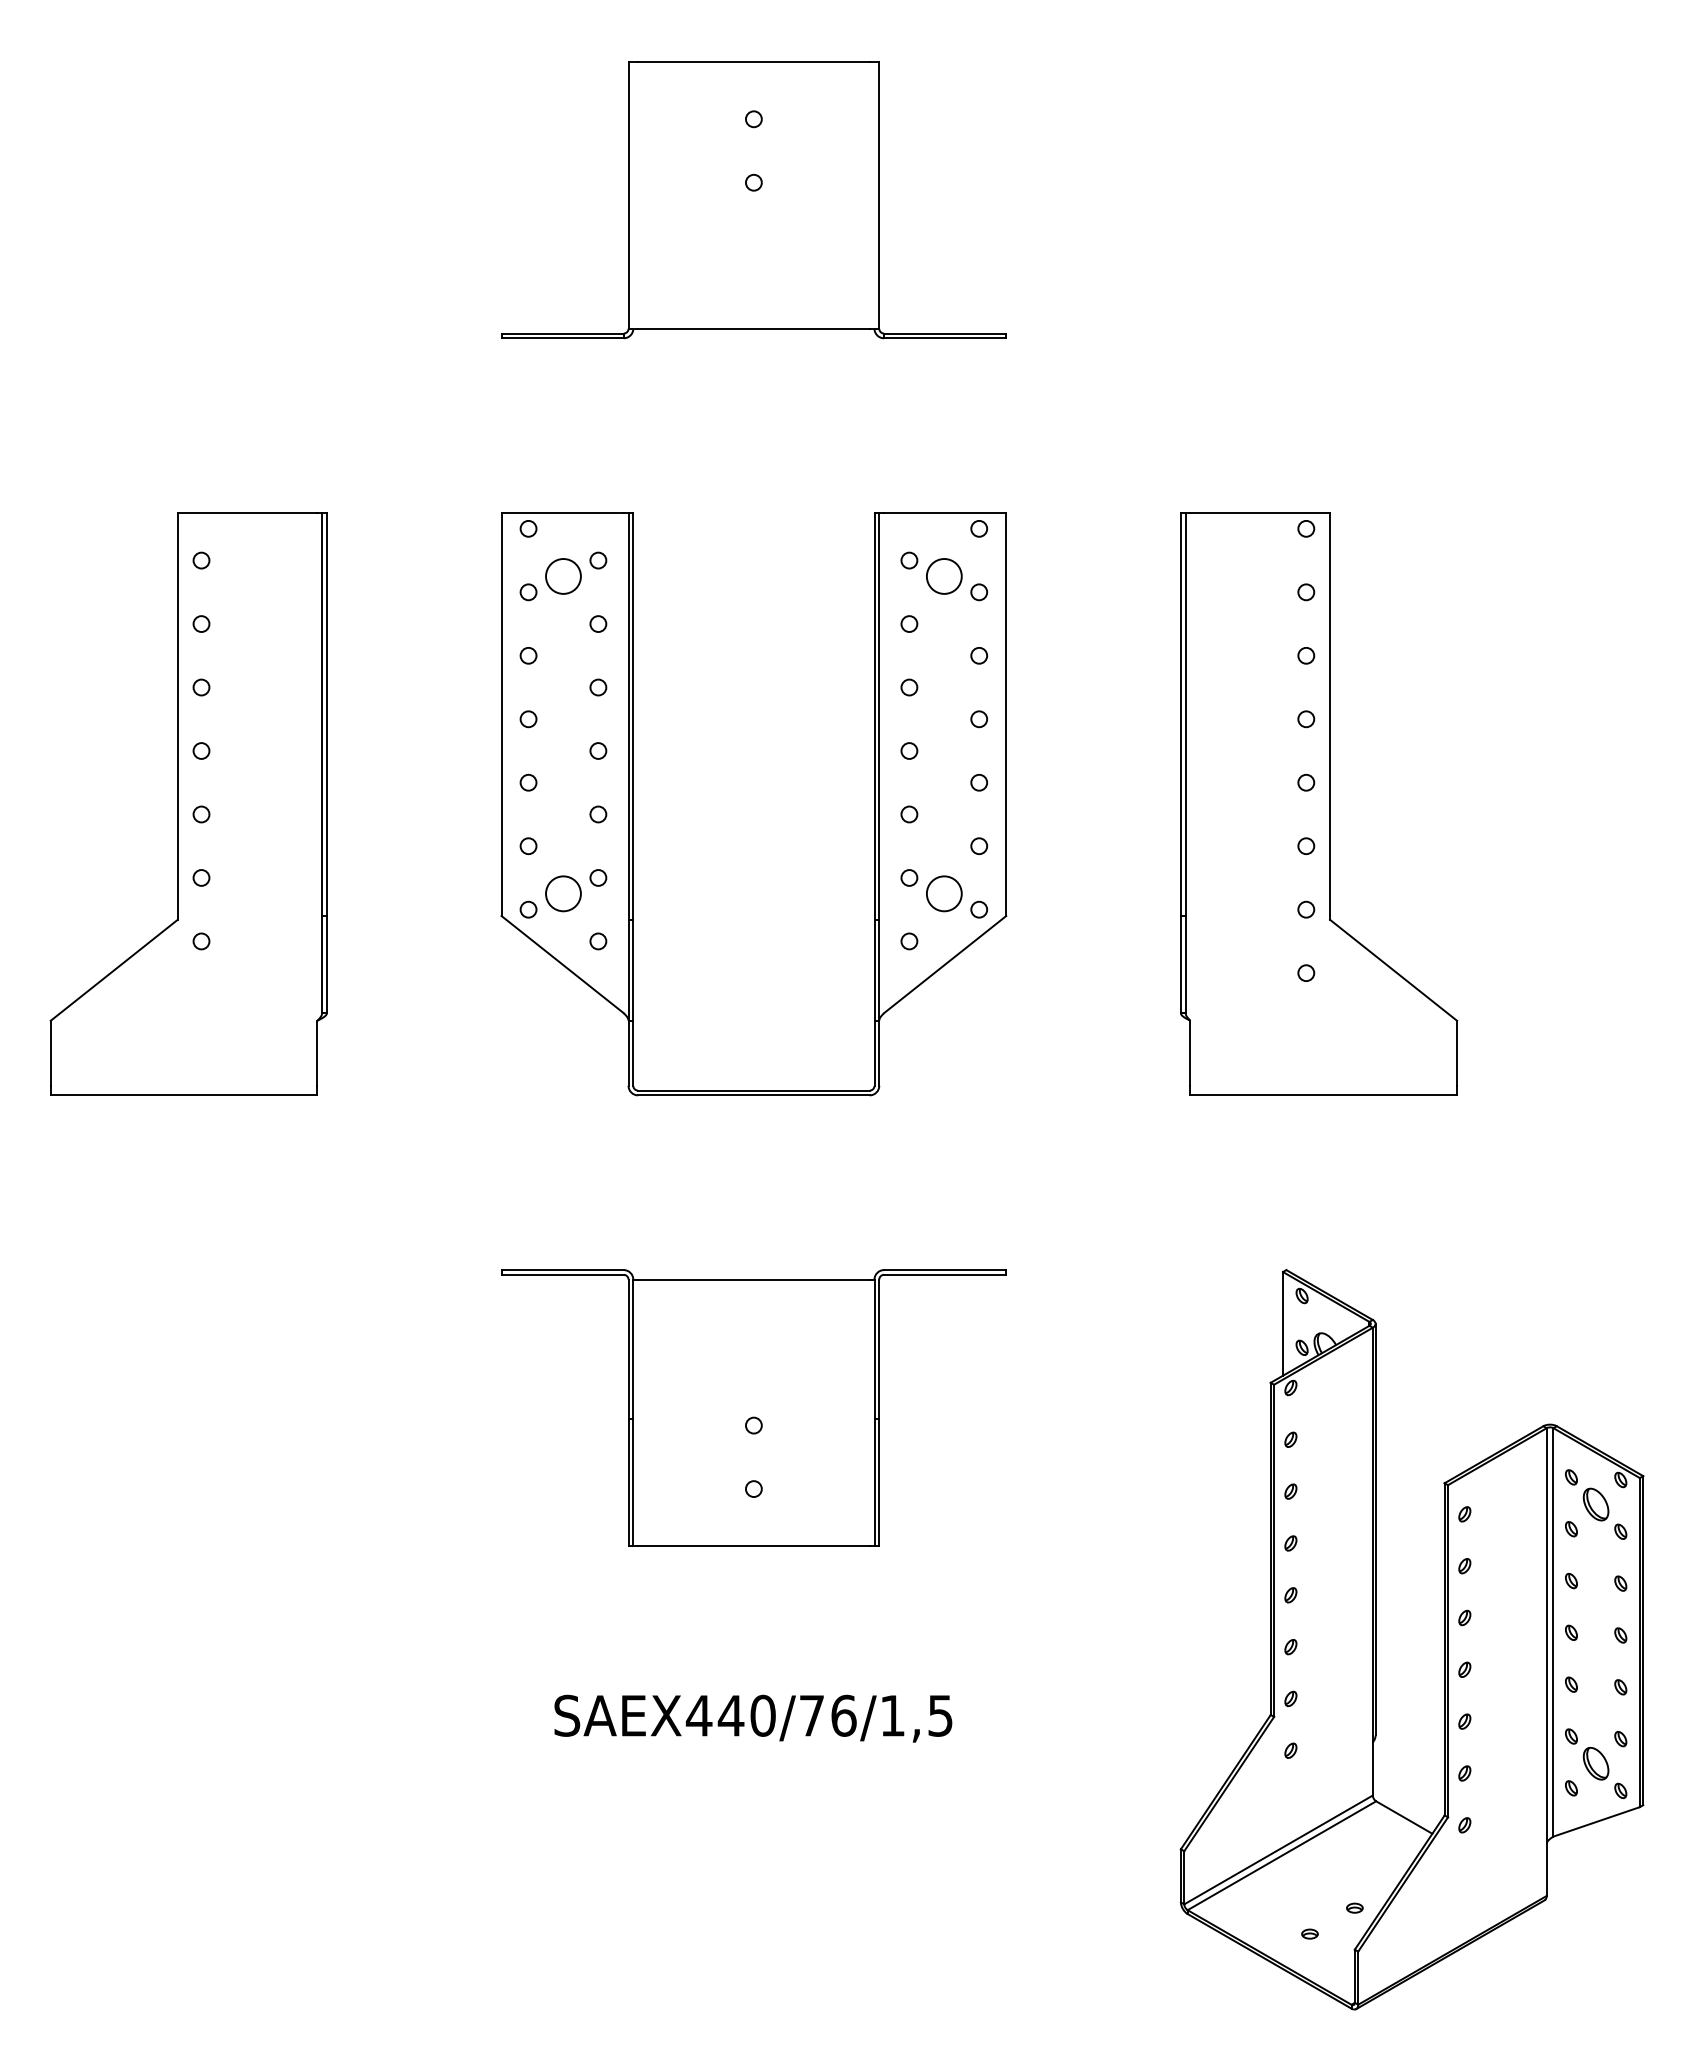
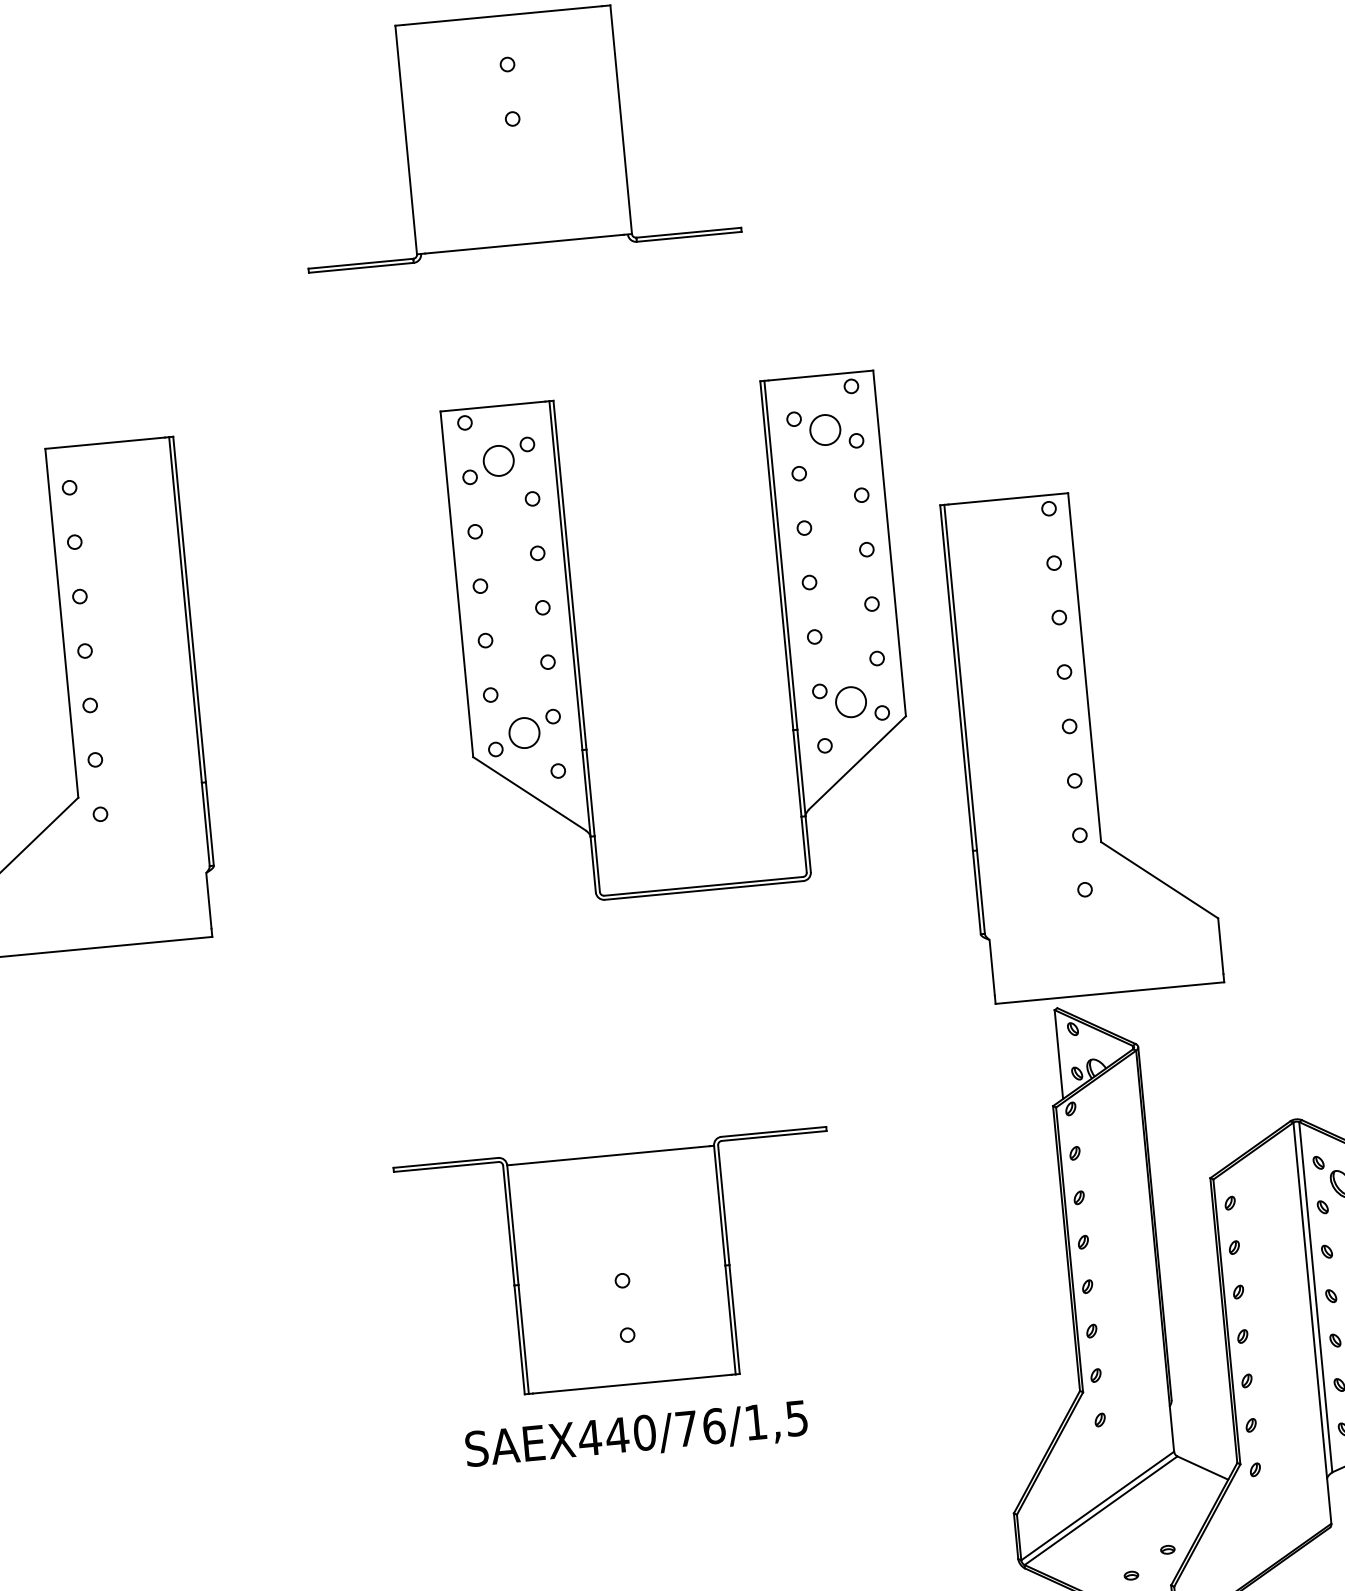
part: (1319, 803) -> (1082, 743), moved
part: (633, 804) -> (577, 650), moved
part: (753, 1407) -> (620, 1265), moved

